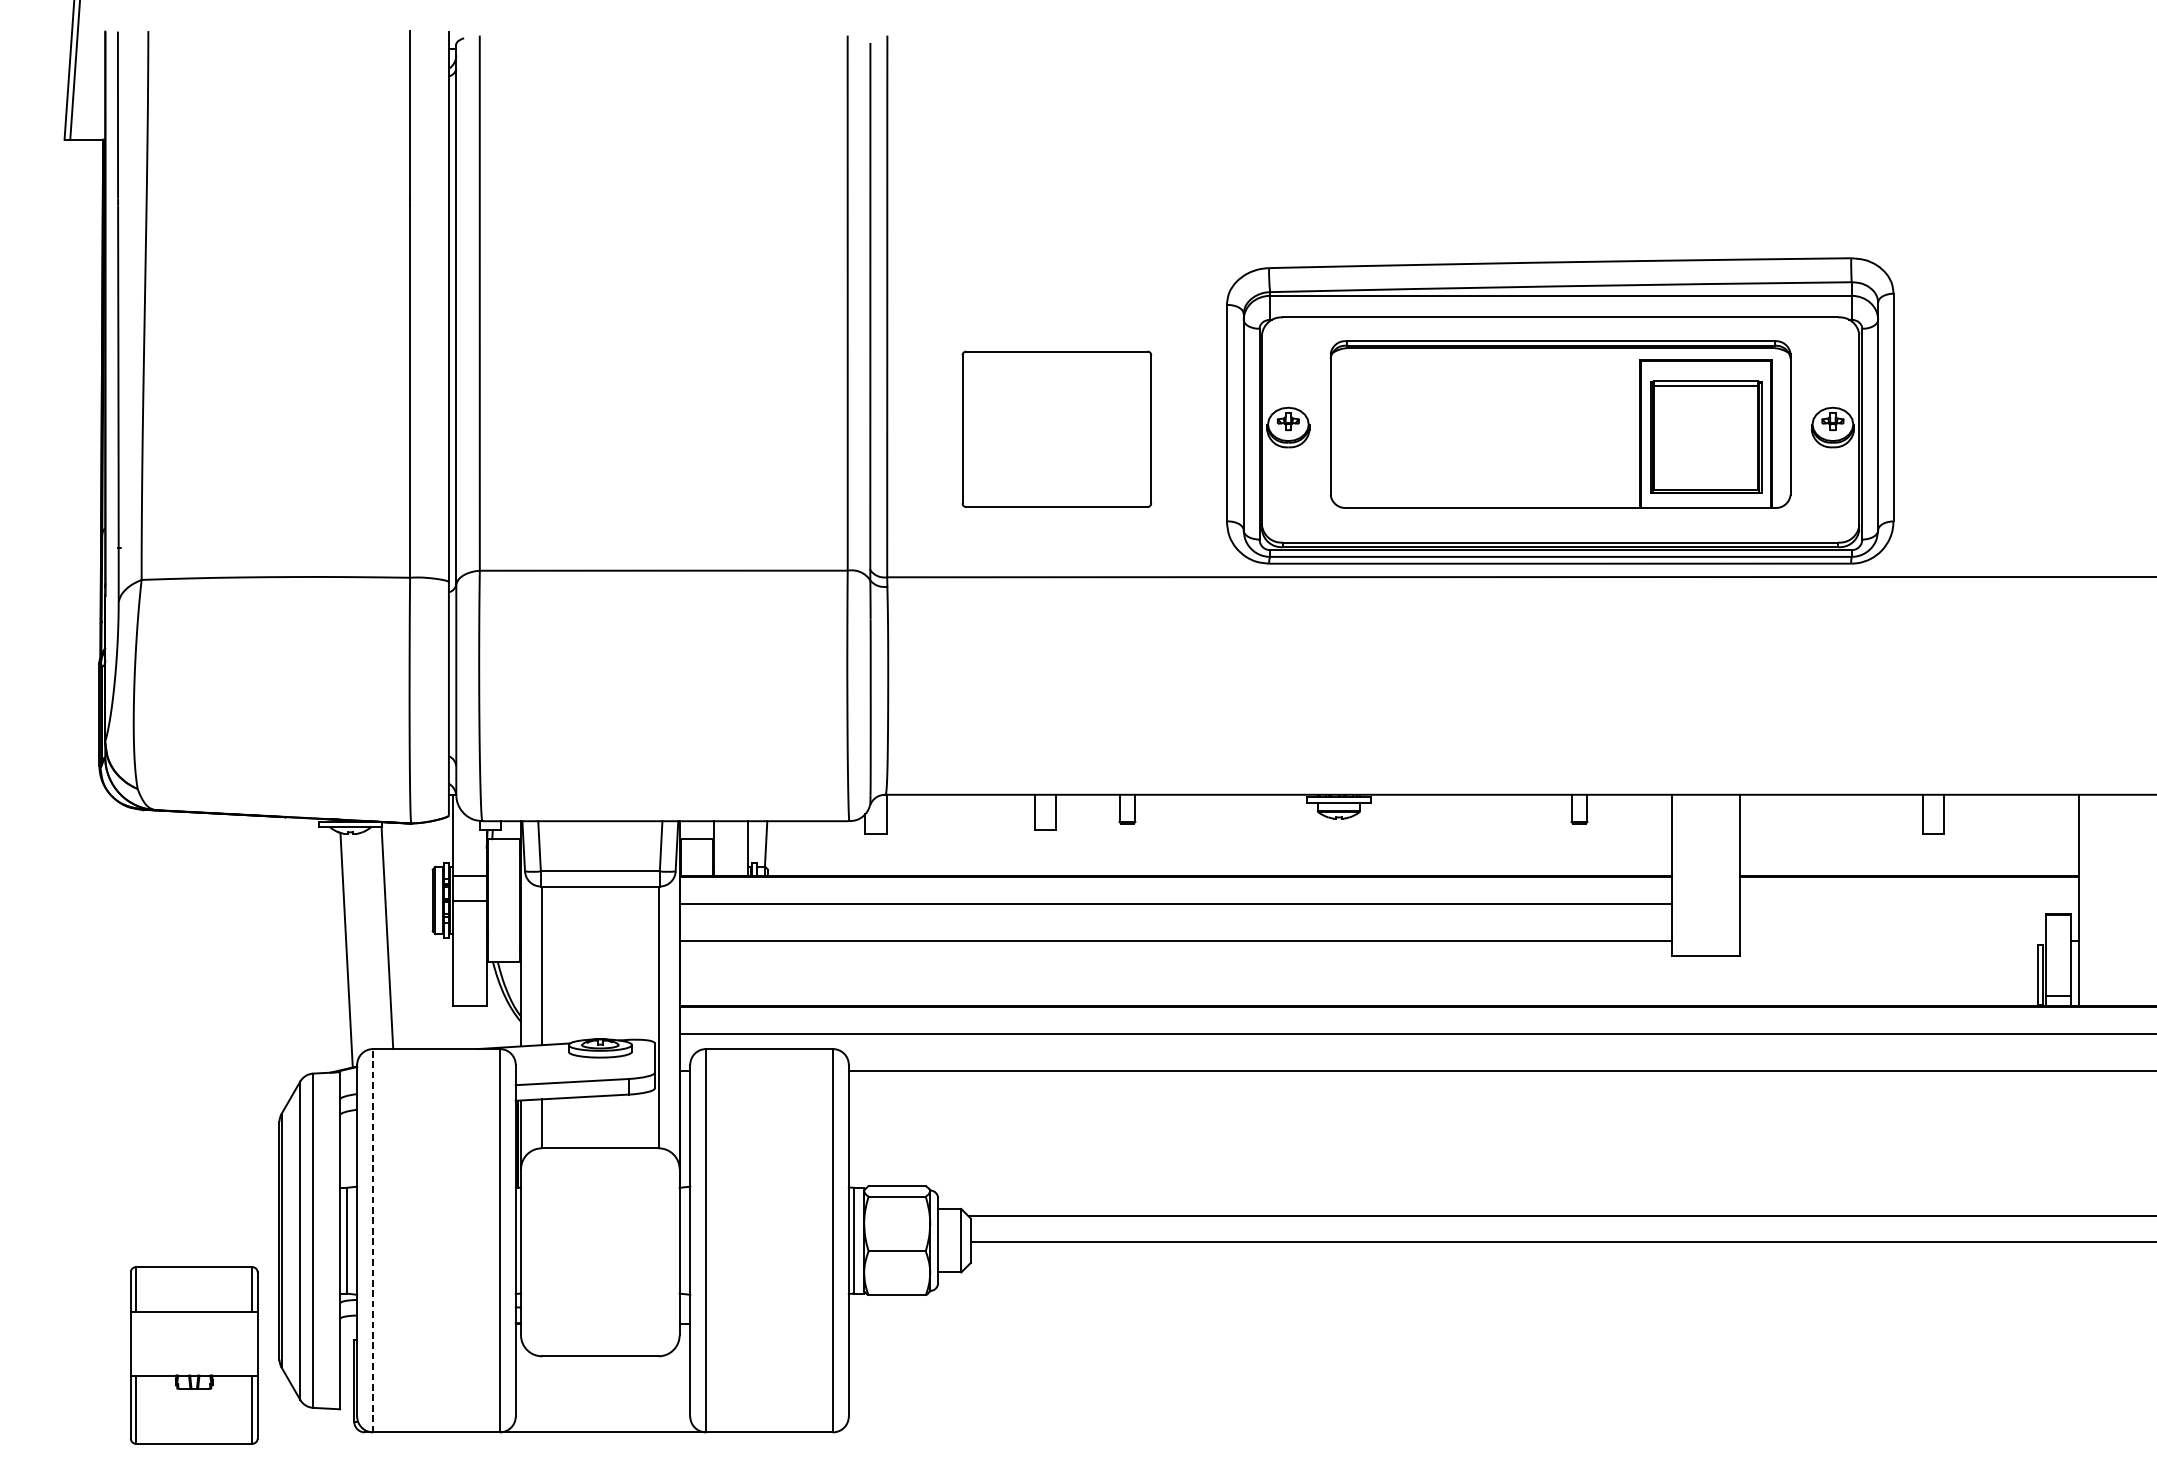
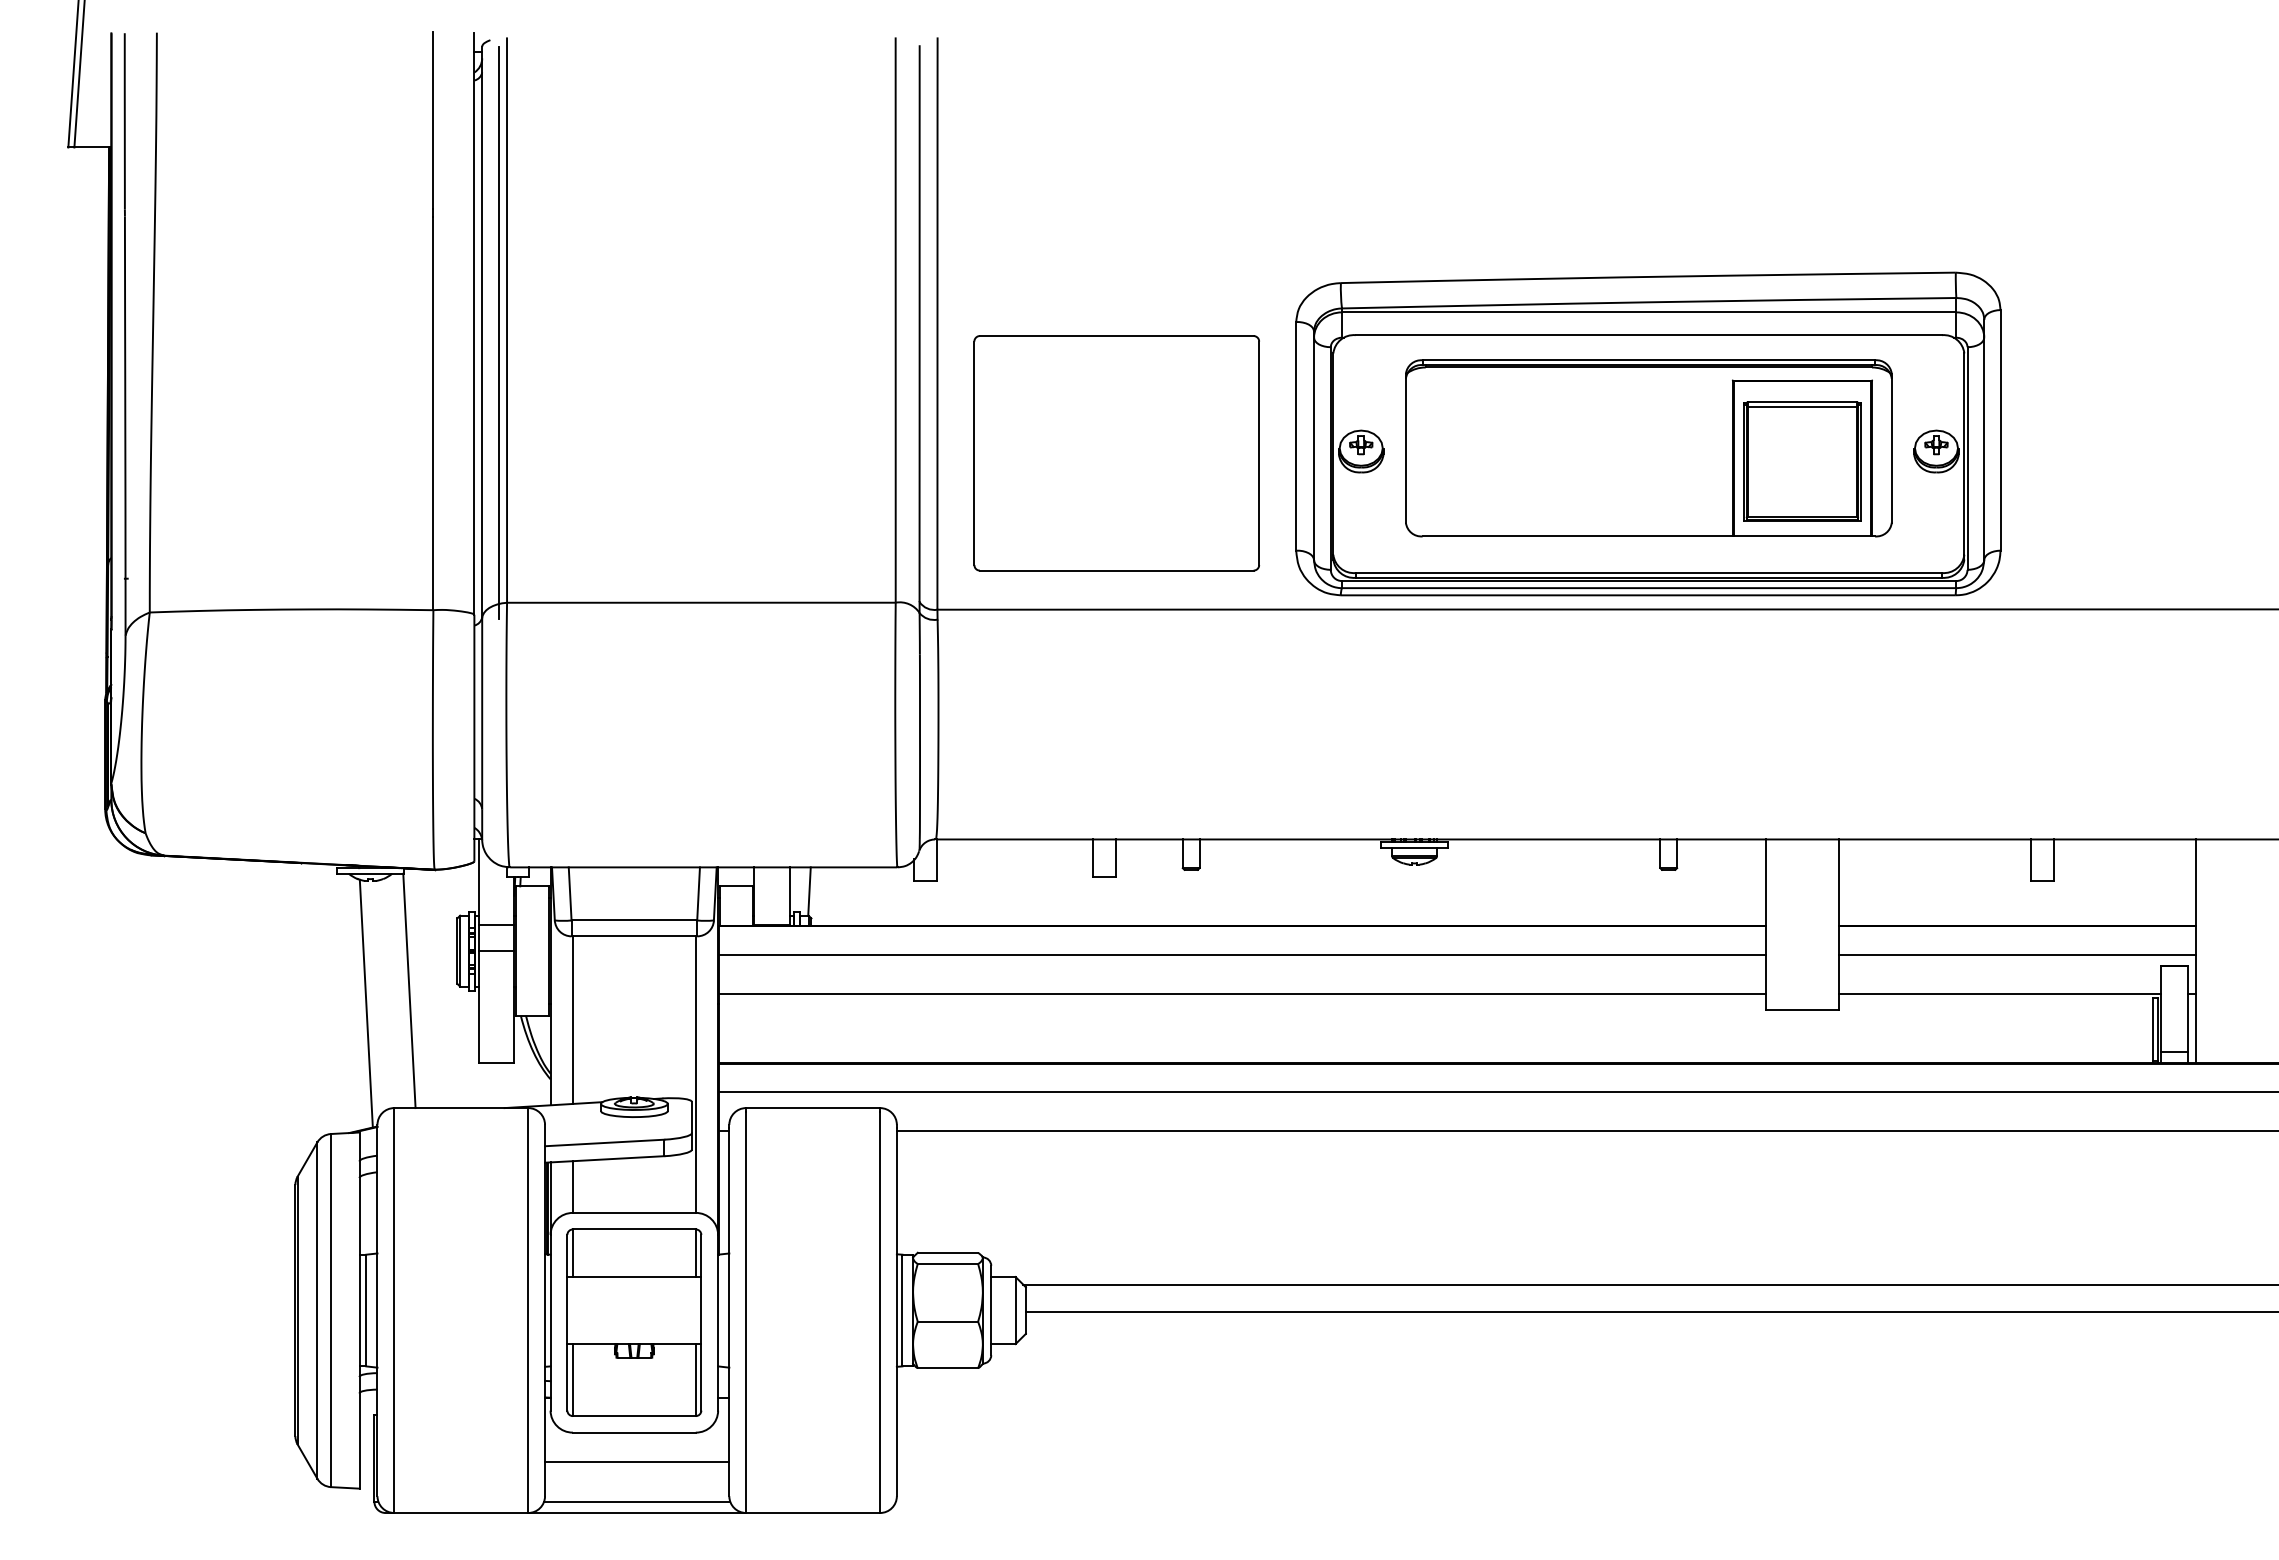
line: (471, 314) -> (498, 332), added
part: (1056, 429) -> (1116, 453), size x1.43
line: (1909, 903) -> (2017, 954), added
line: (1892, 940) -> (1999, 993), added
line: (373, 1240) -> (394, 1310), dashed -> solid
part: (194, 1355) -> (634, 1322), moved
line: (603, 1384) -> (637, 1462), added
line: (603, 1421) -> (637, 1501), added

